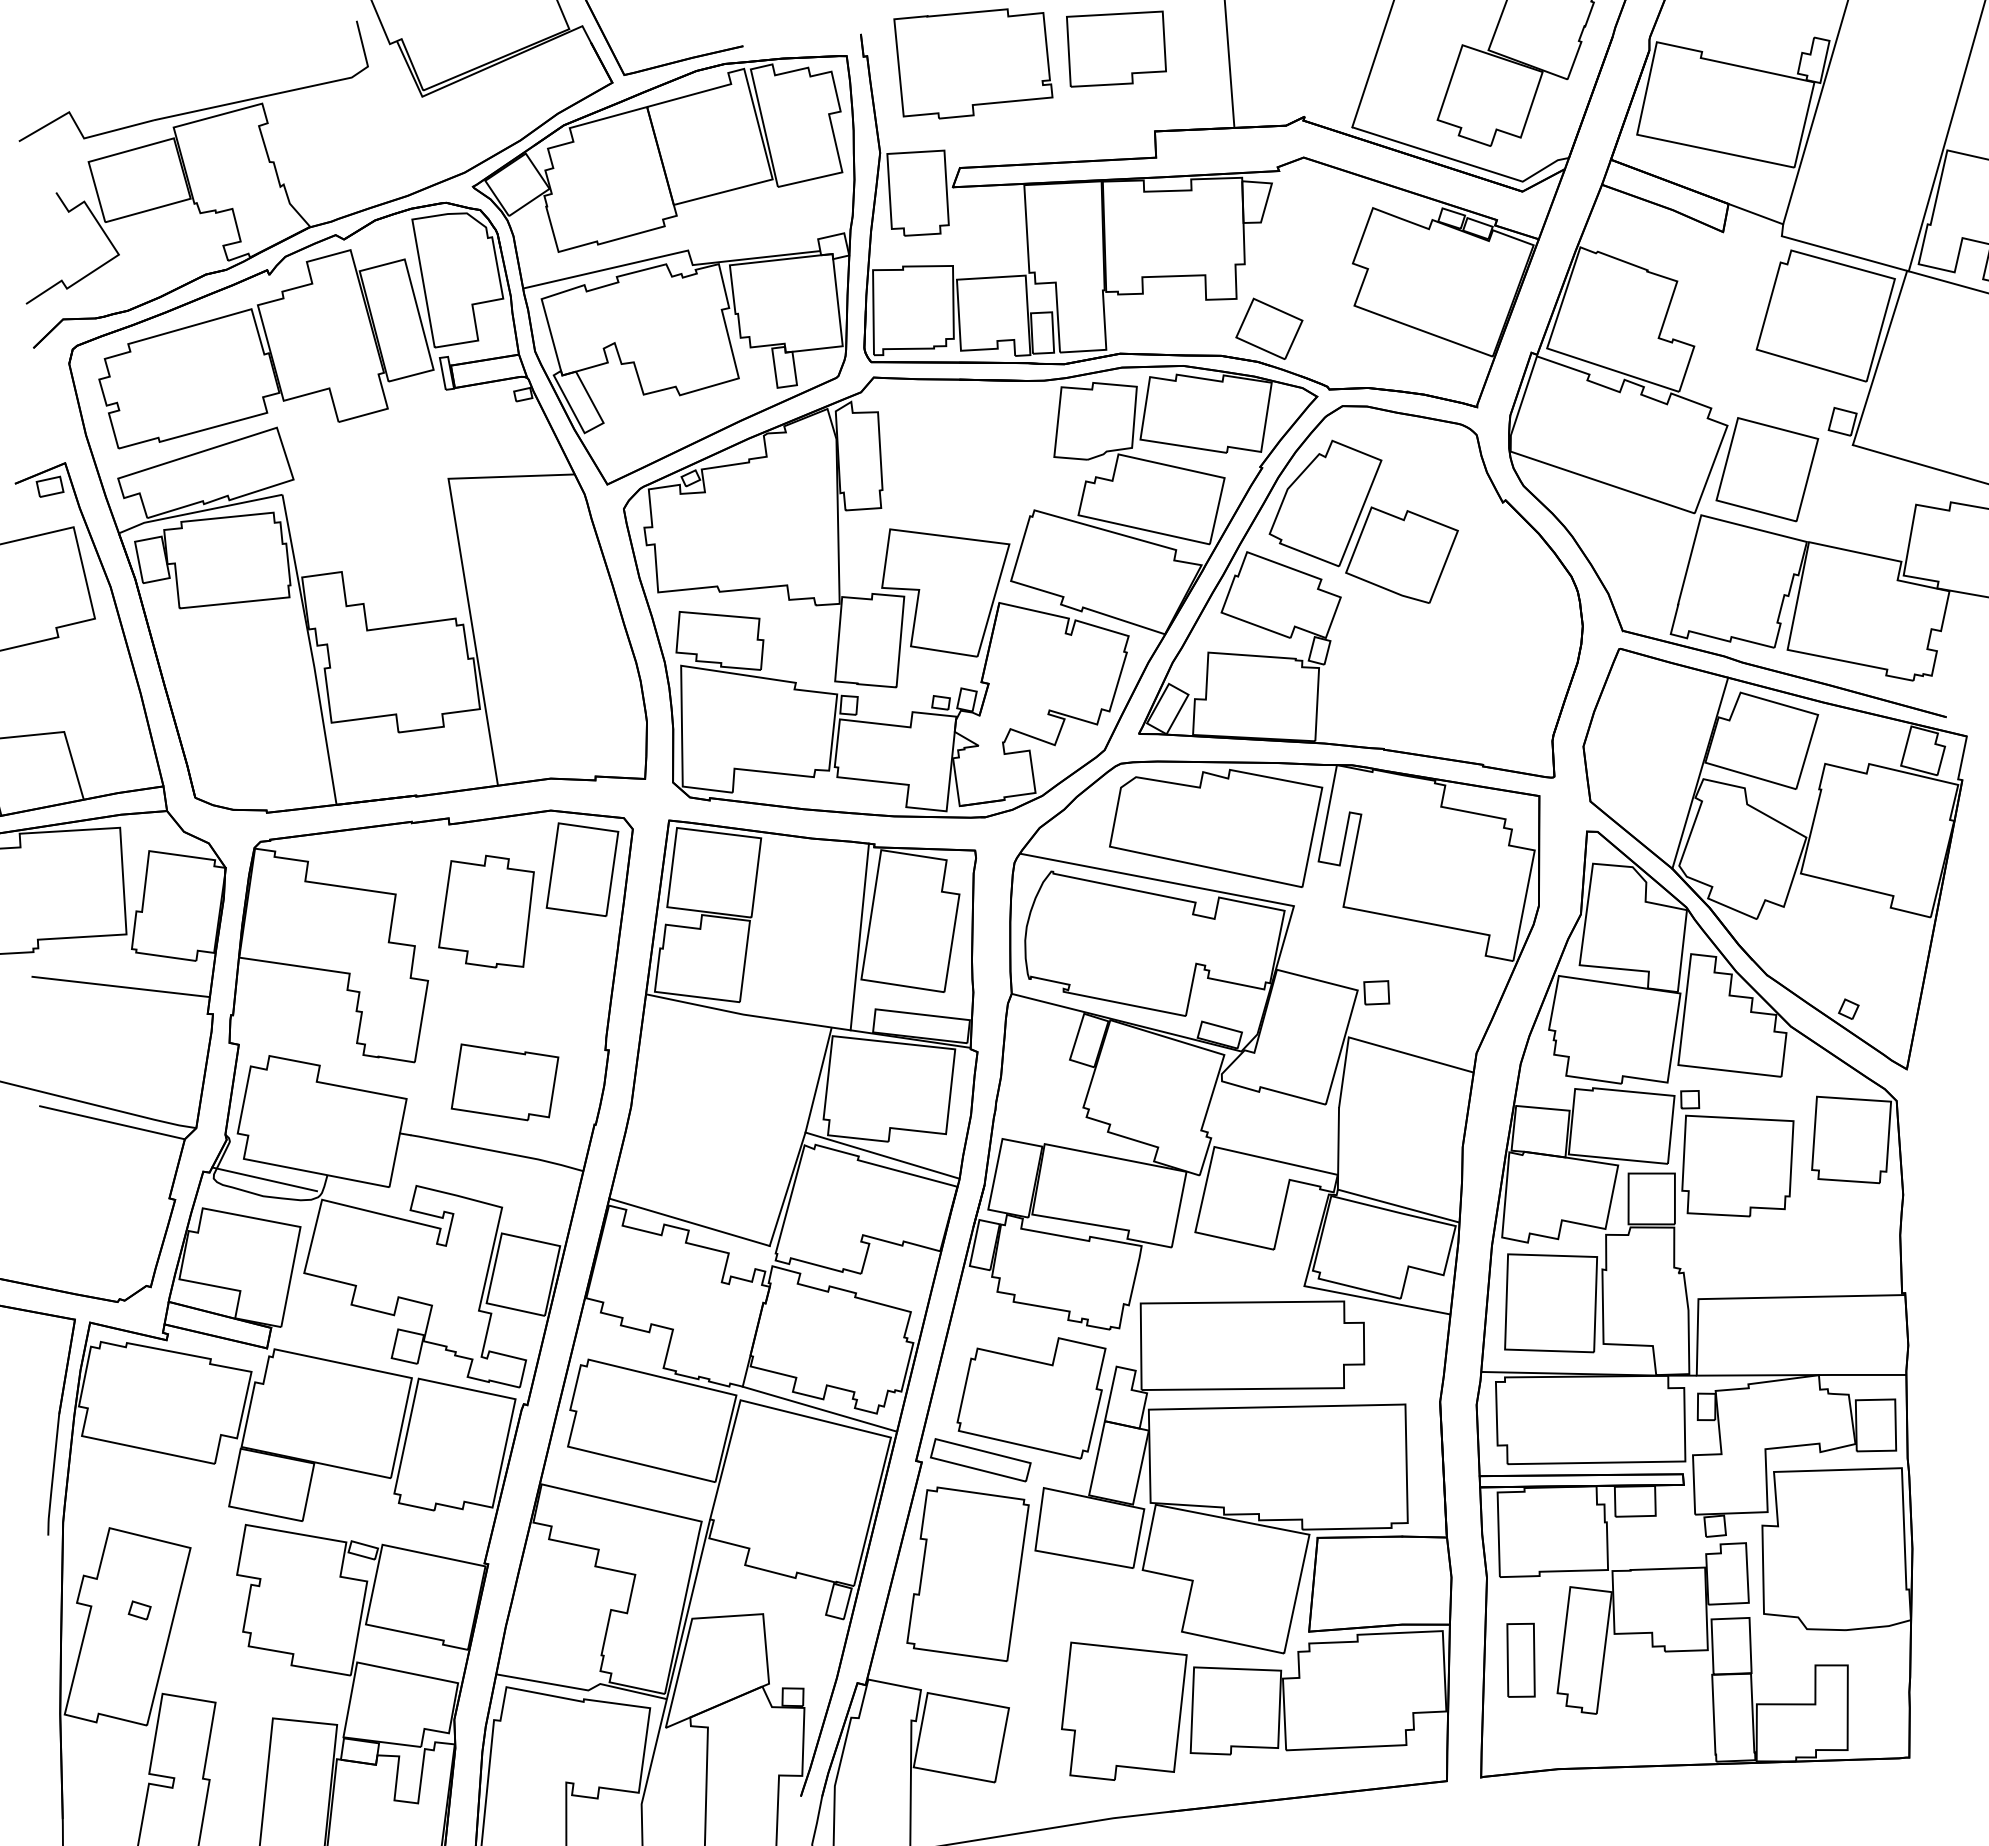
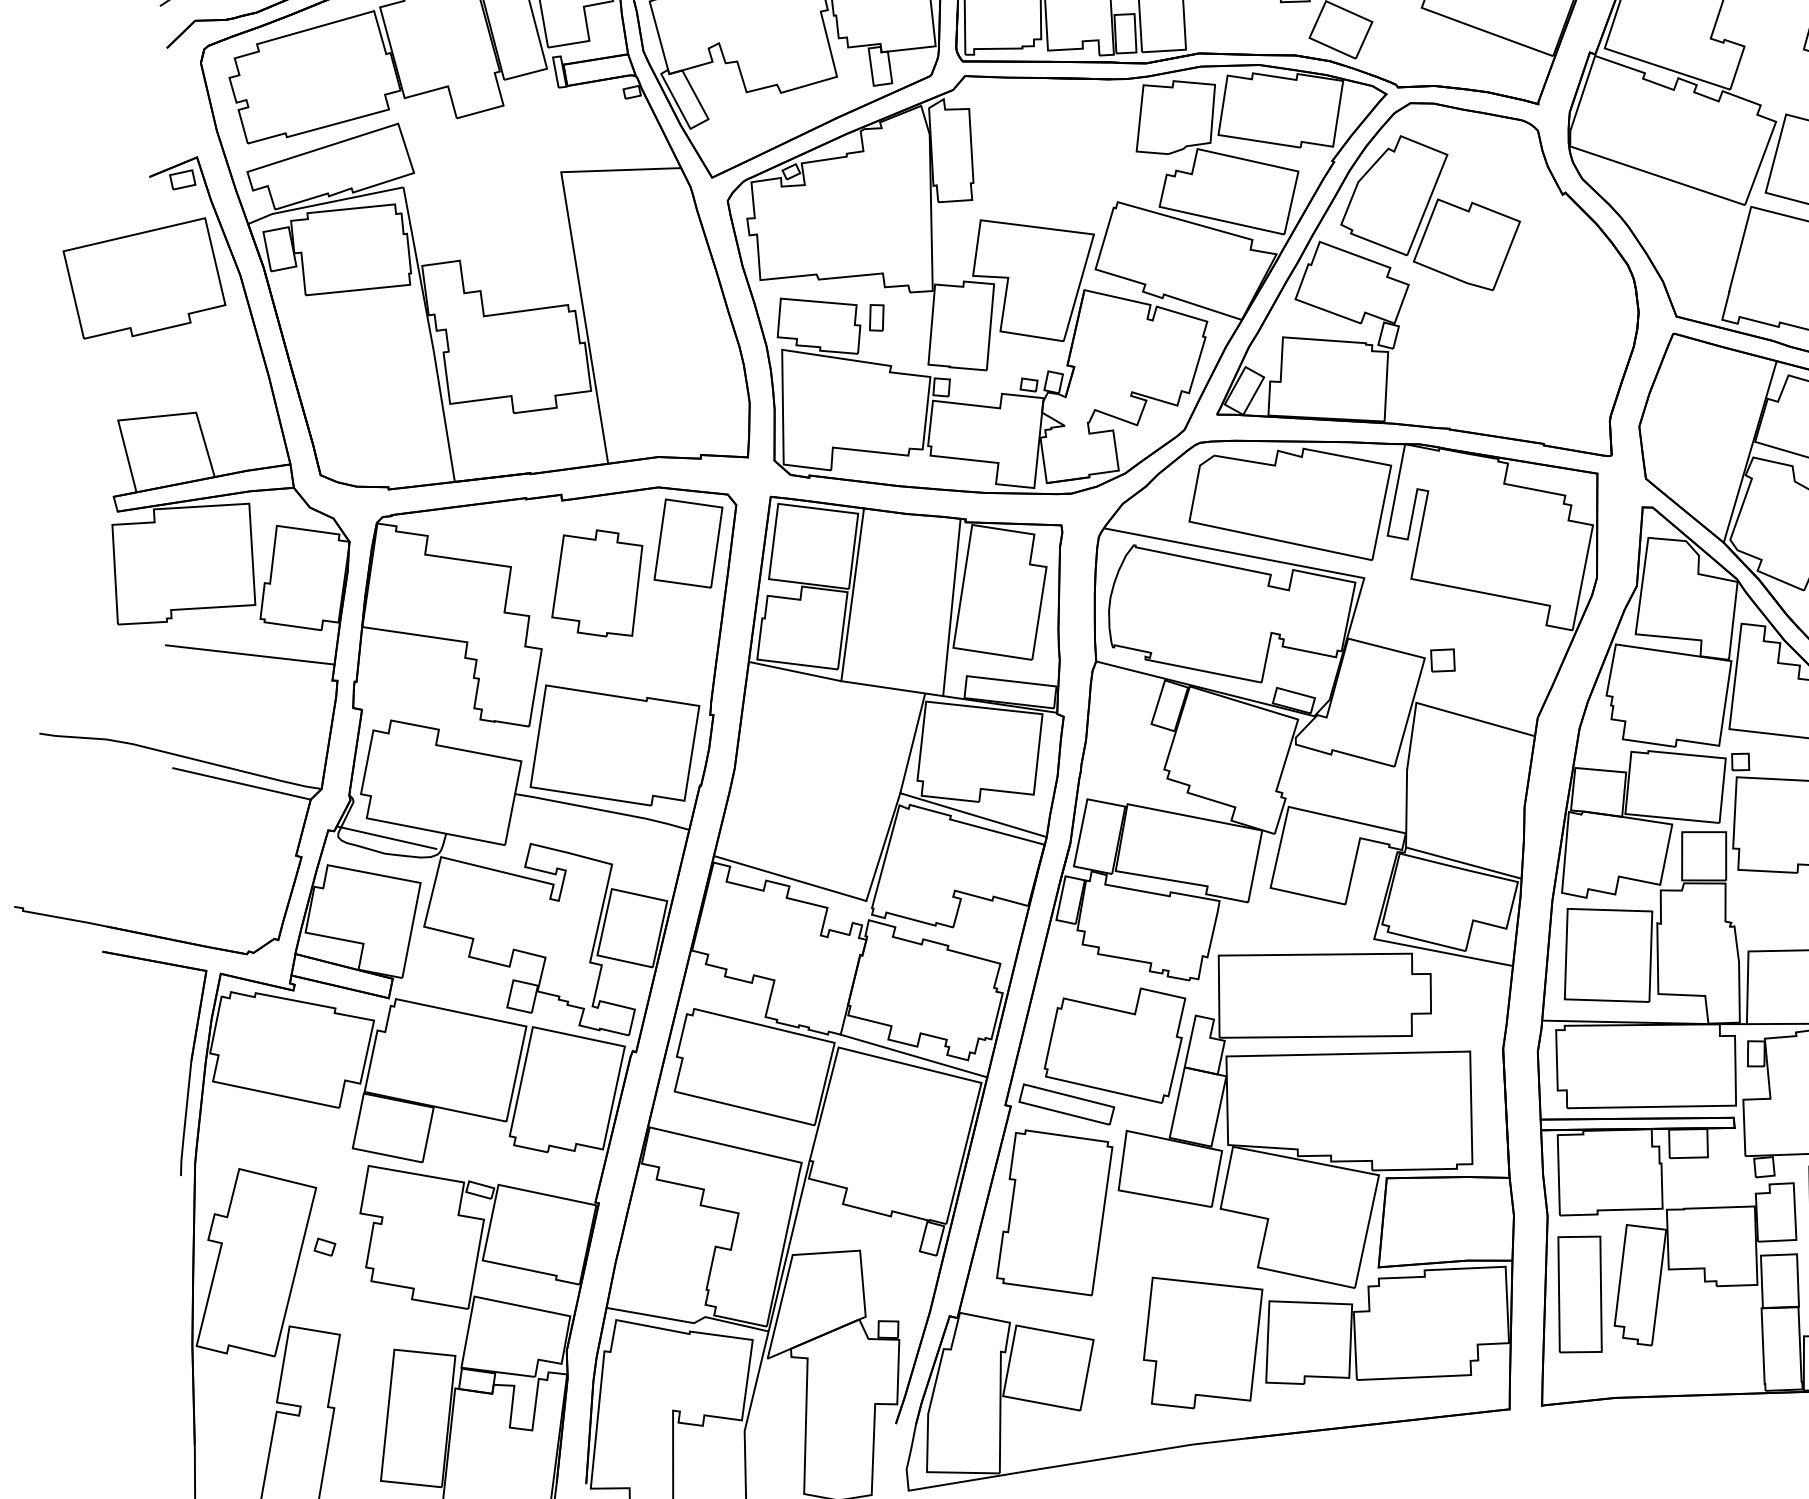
part: (780, 631) -> (876, 317), added
line: (755, 923) -> (852, 594), added
part: (504, 1082) -> (614, 745), size x1.67
part: (139, 1610) -> (324, 1247), moved
part: (1520, 1660) -> (1579, 1294), size x1.67

